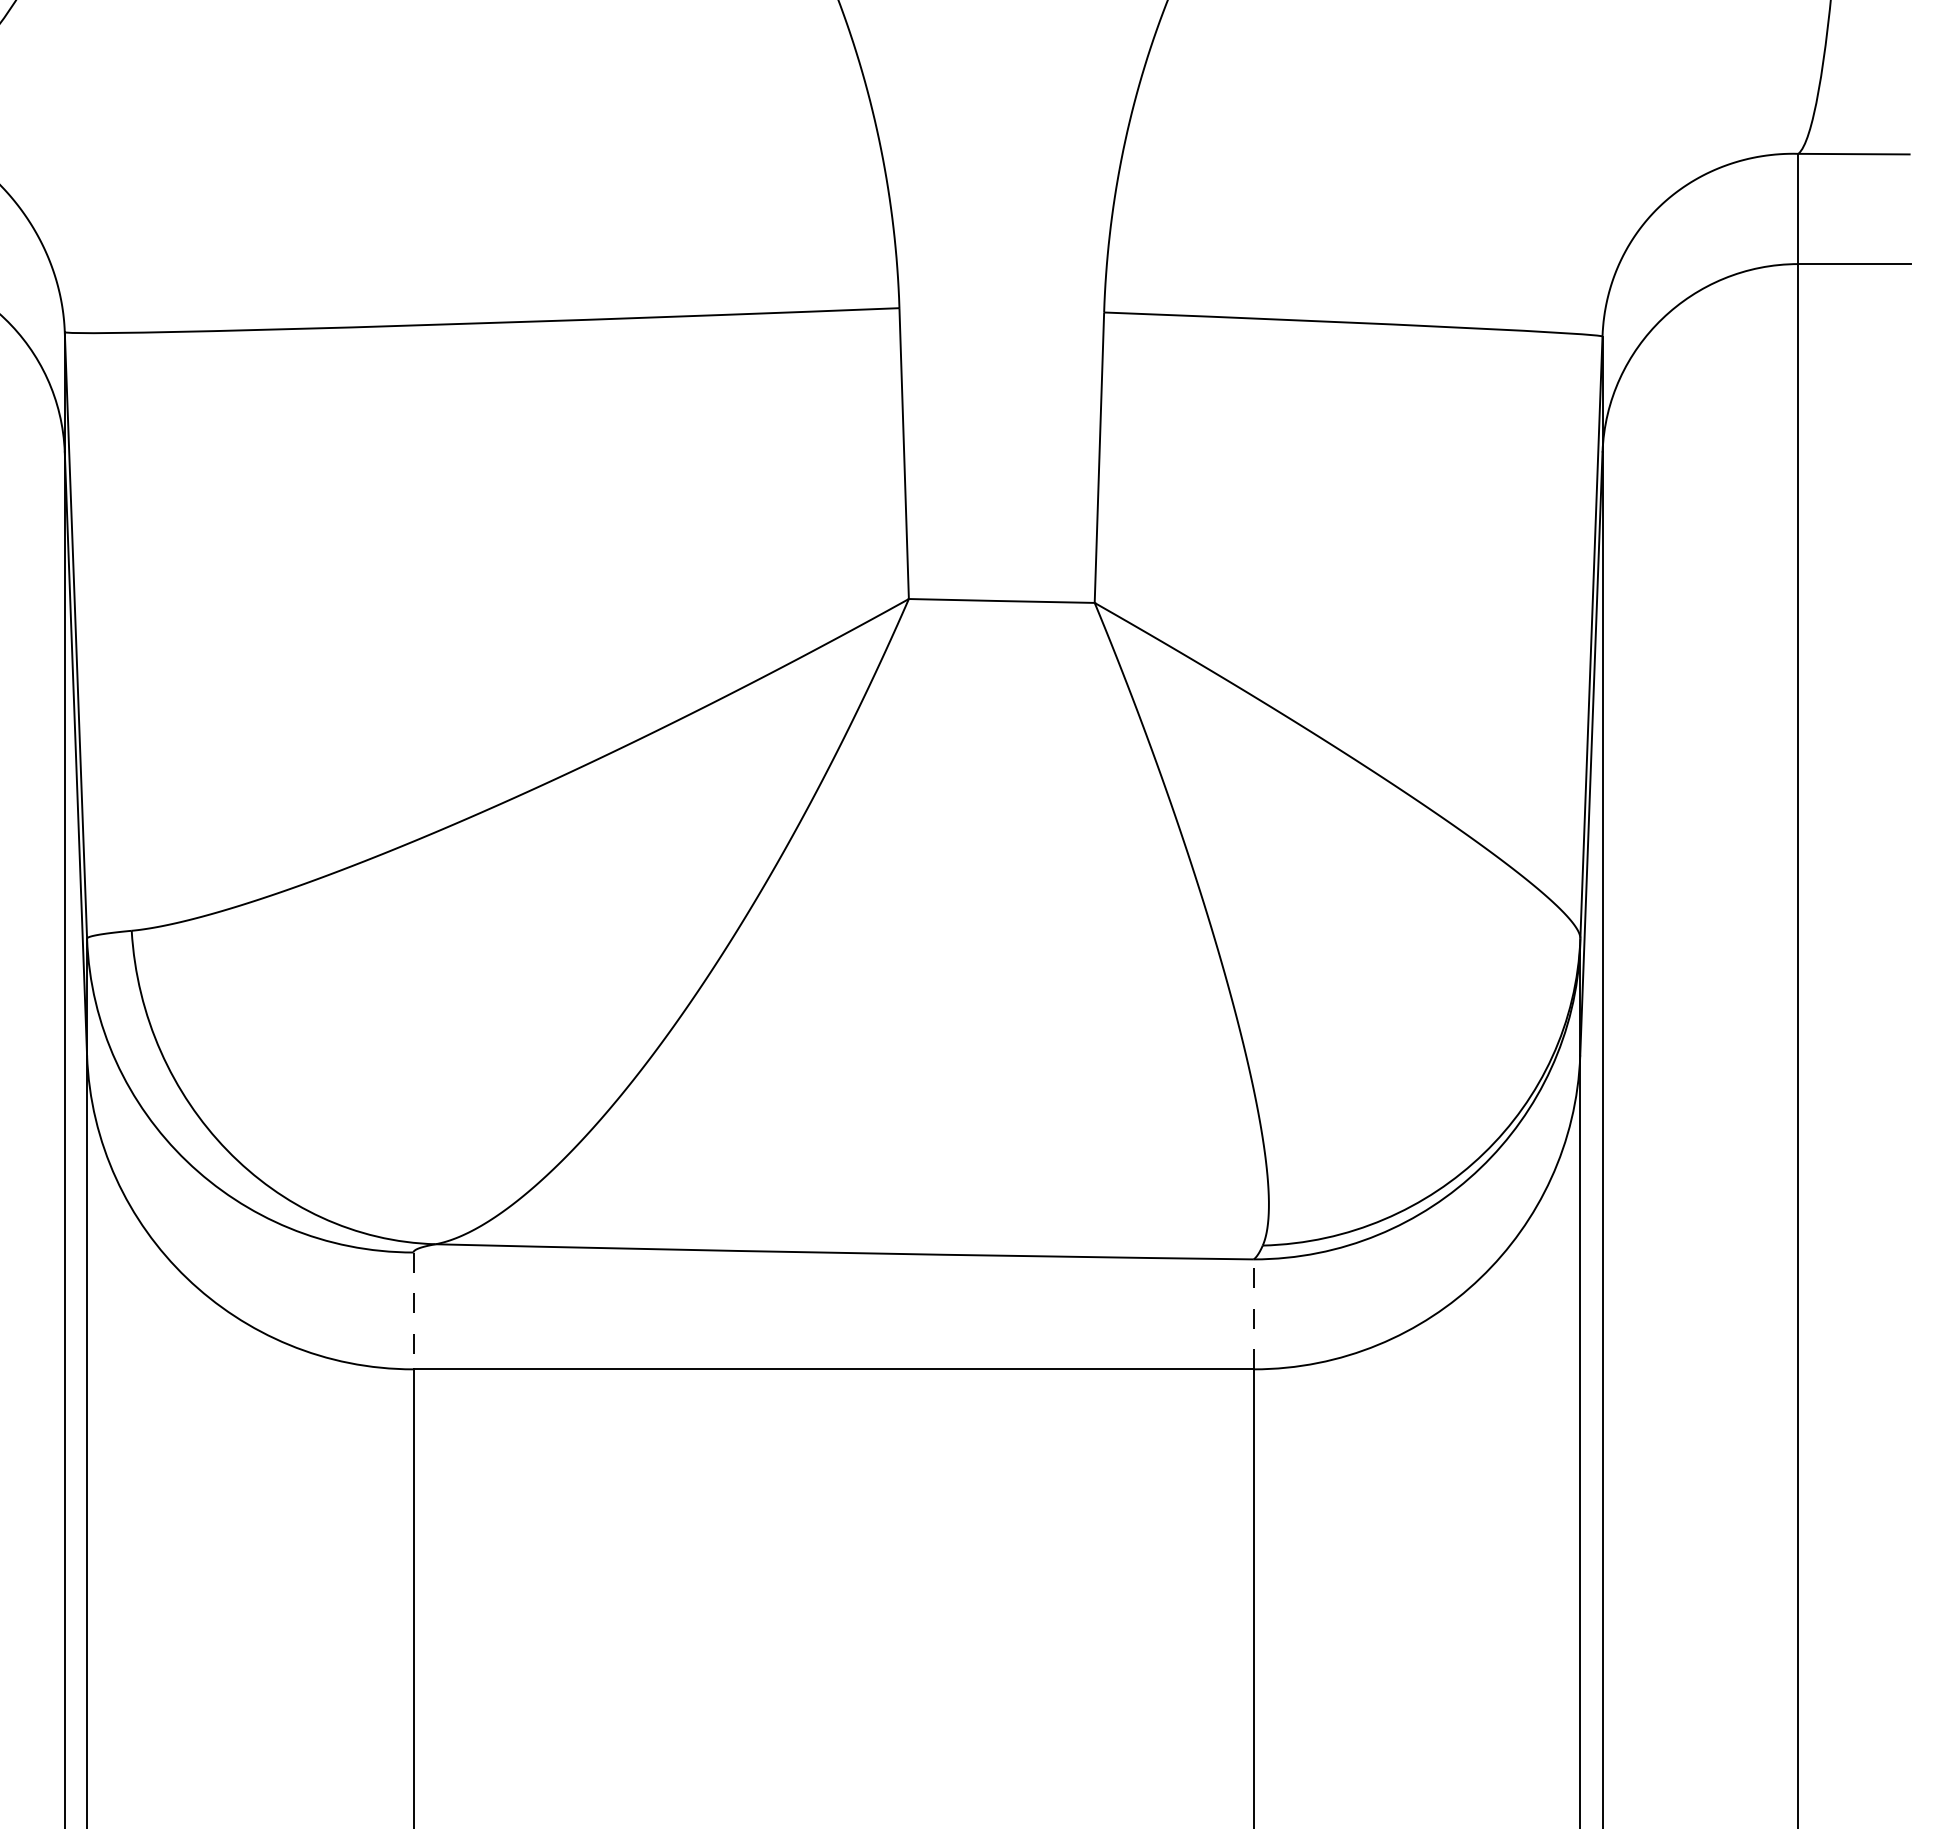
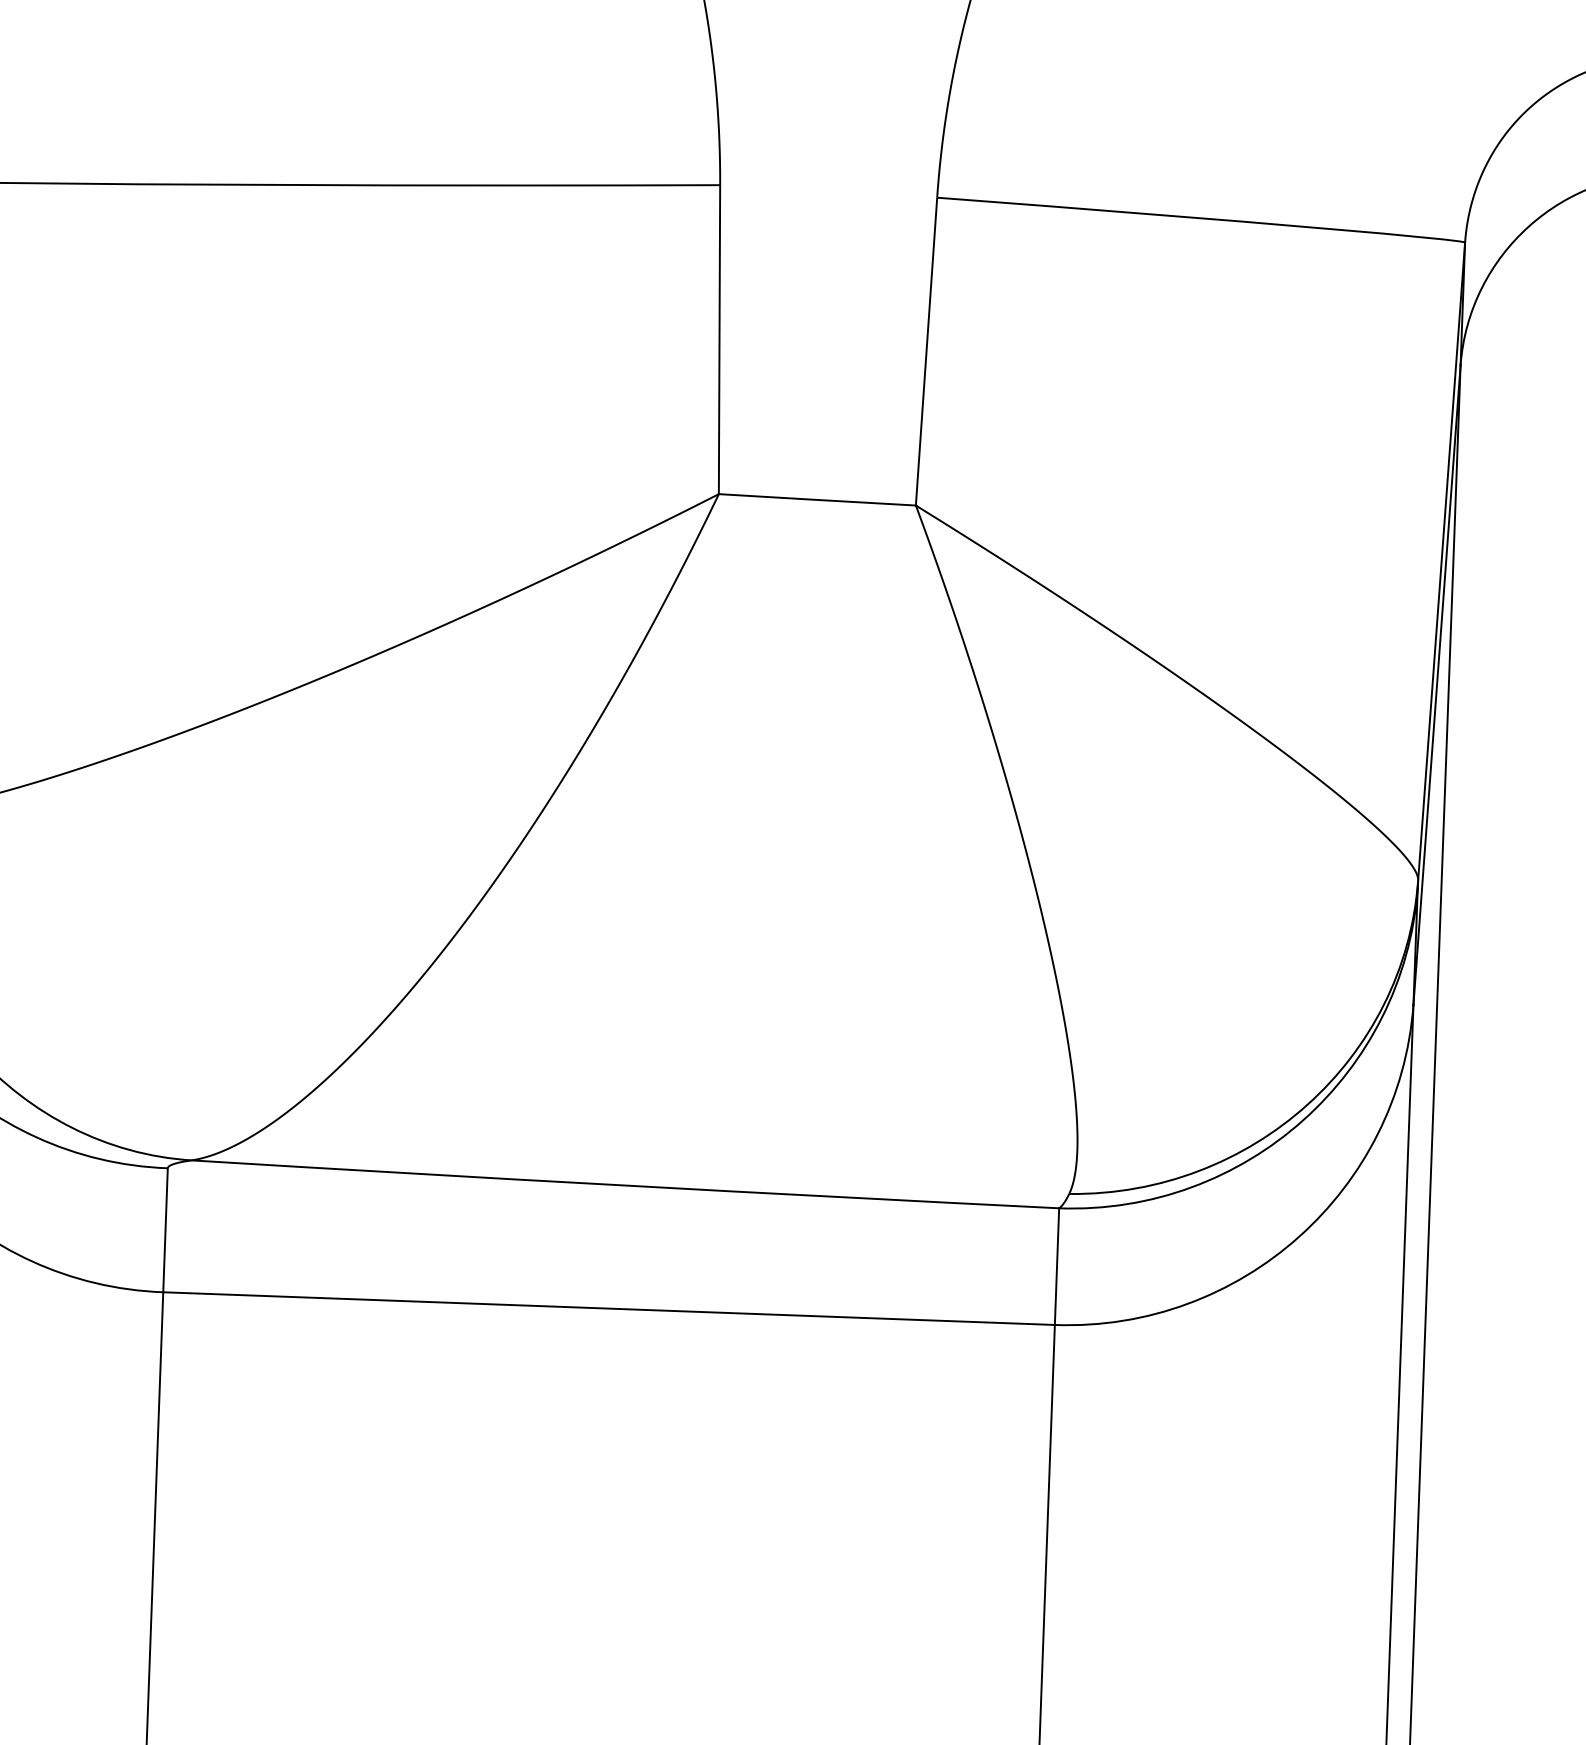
line: (413, 1311) -> (165, 1230), dashed -> solid
line: (1253, 1314) -> (1056, 1266), dashed -> solid

